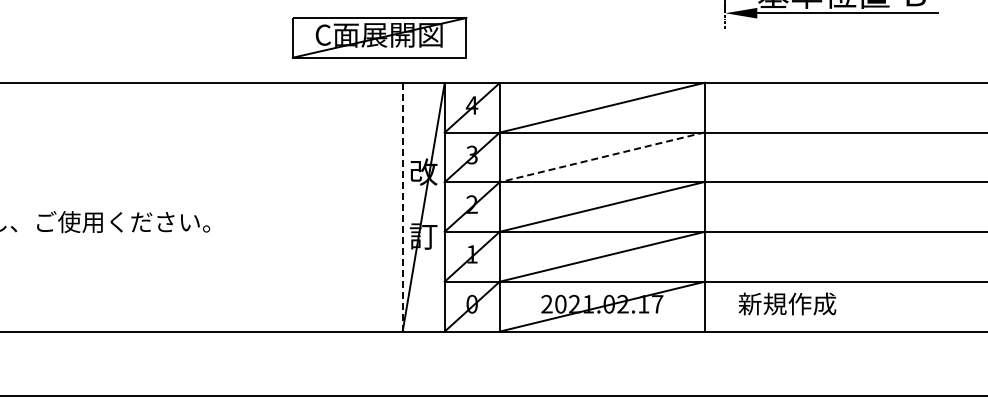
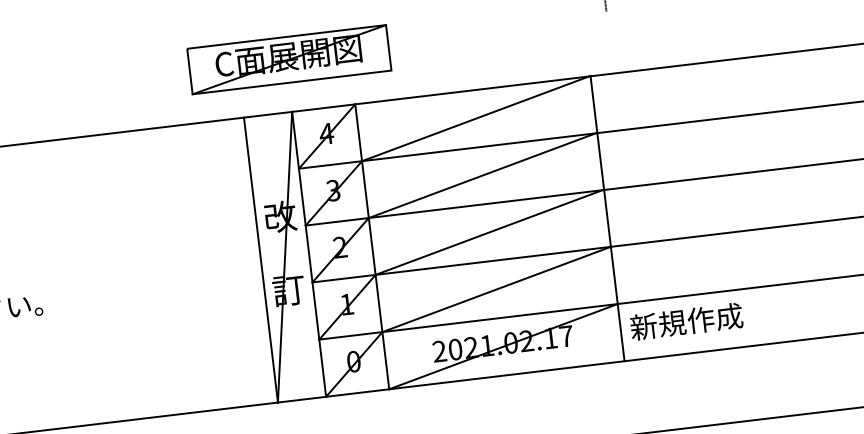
part: (379, 37) -> (289, 59), moved
line: (602, 157) -> (483, 175), dashed -> solid
line: (402, 207) -> (260, 260), dashed -> solid
text: (787, 303) -> (686, 321), moved

